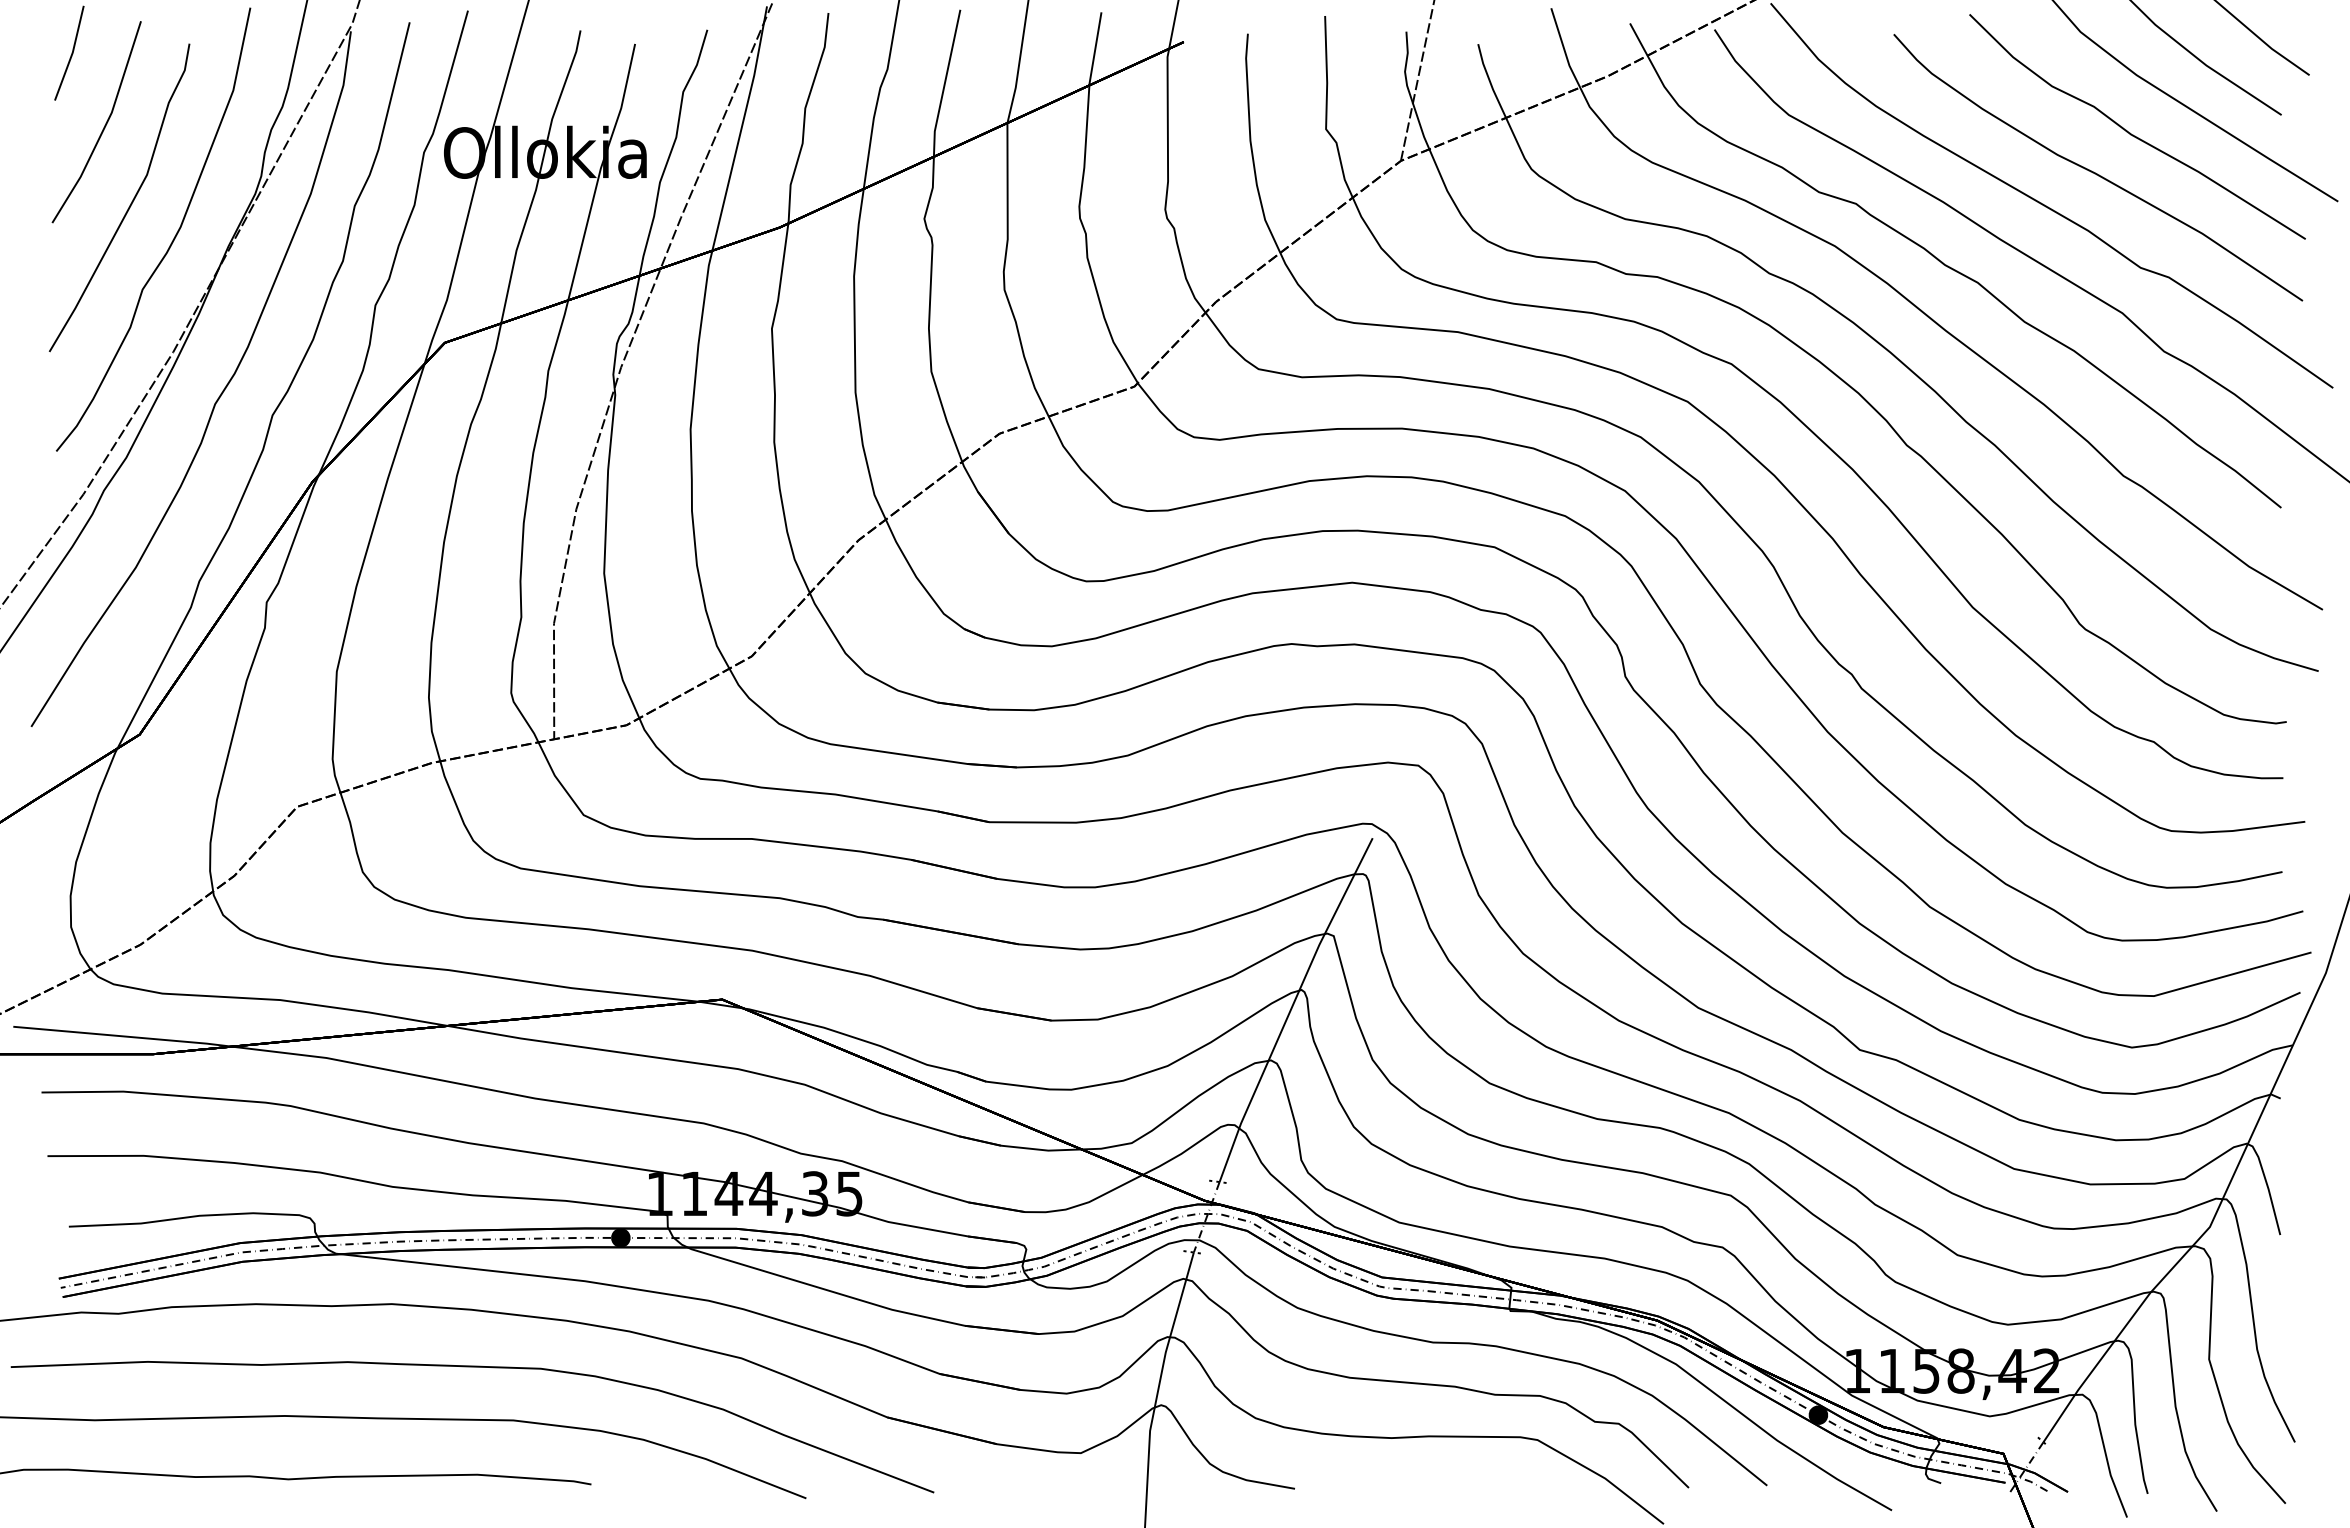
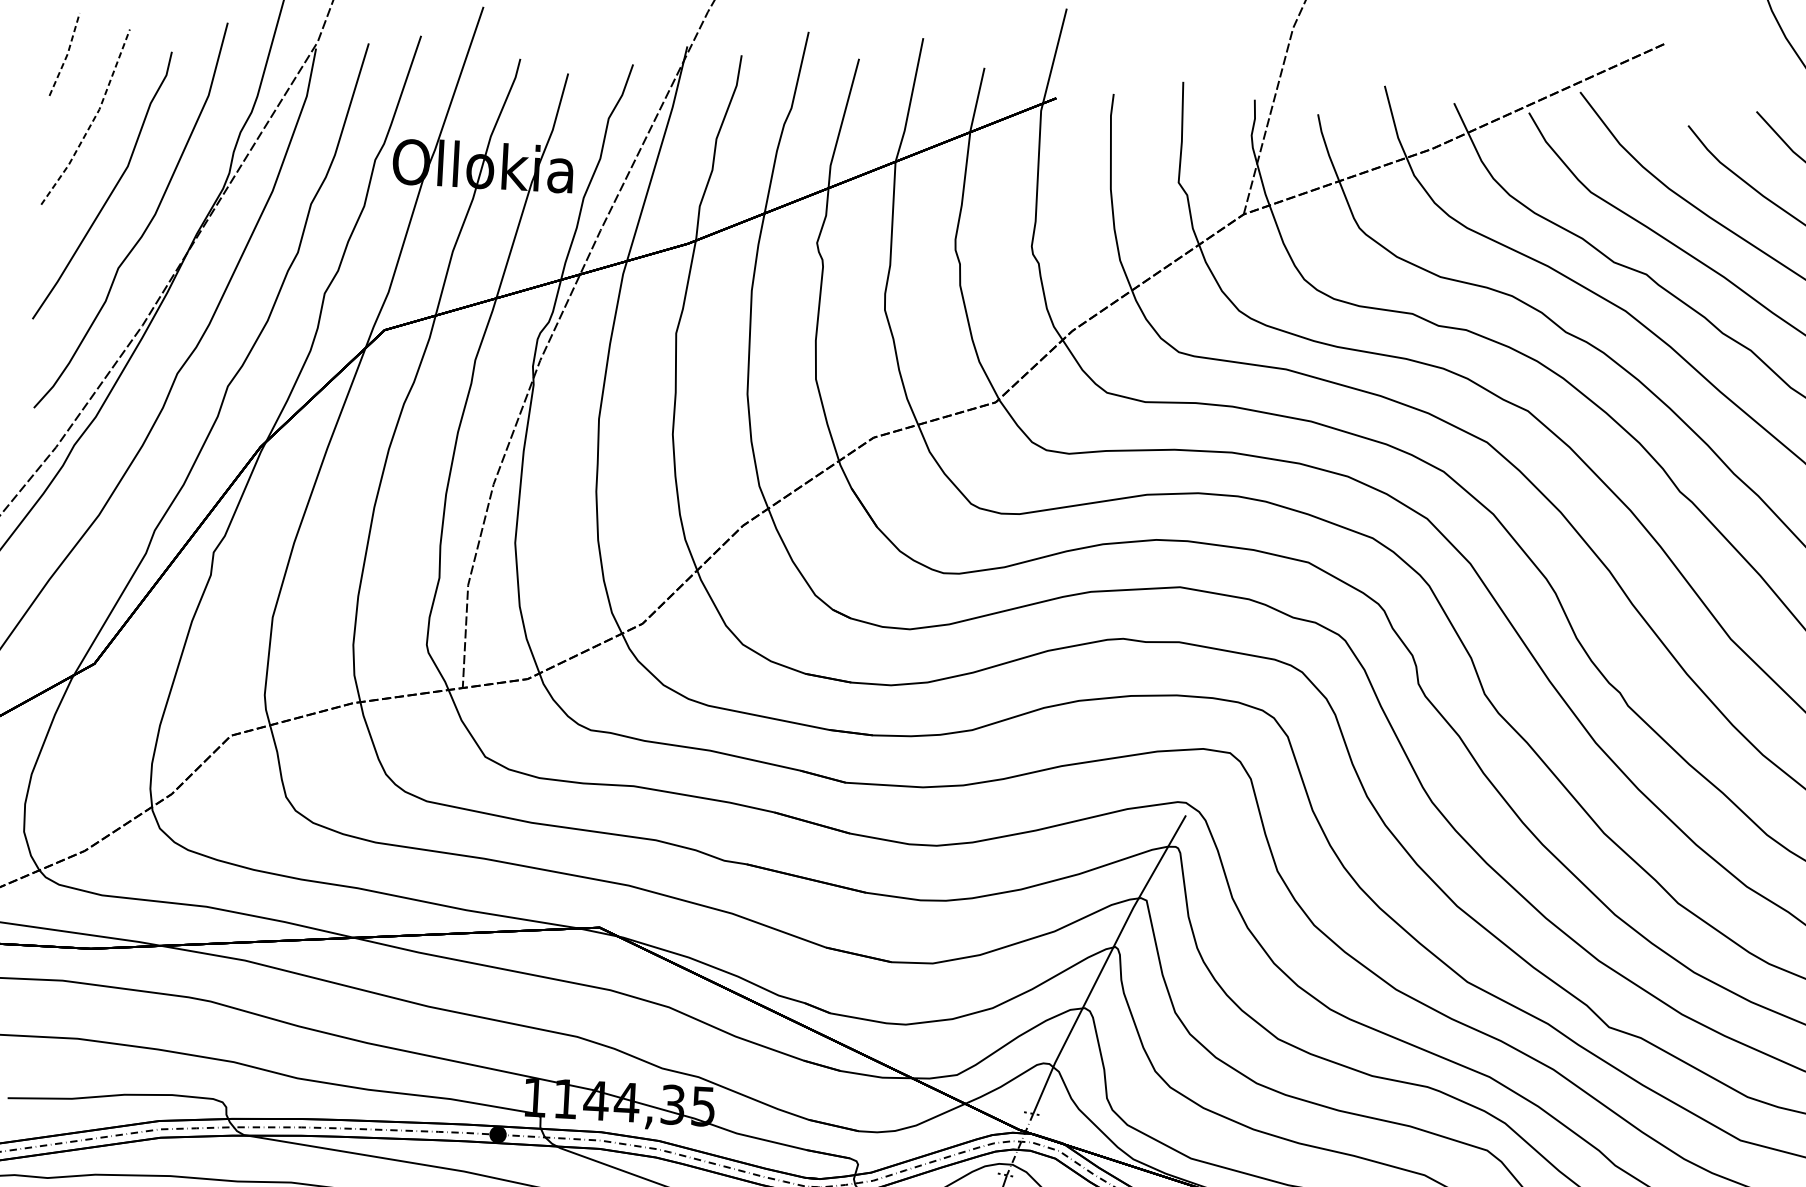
line: (72, 53) -> (67, 54), solid -> dashed
line: (105, 126) -> (93, 121), solid -> dashed

